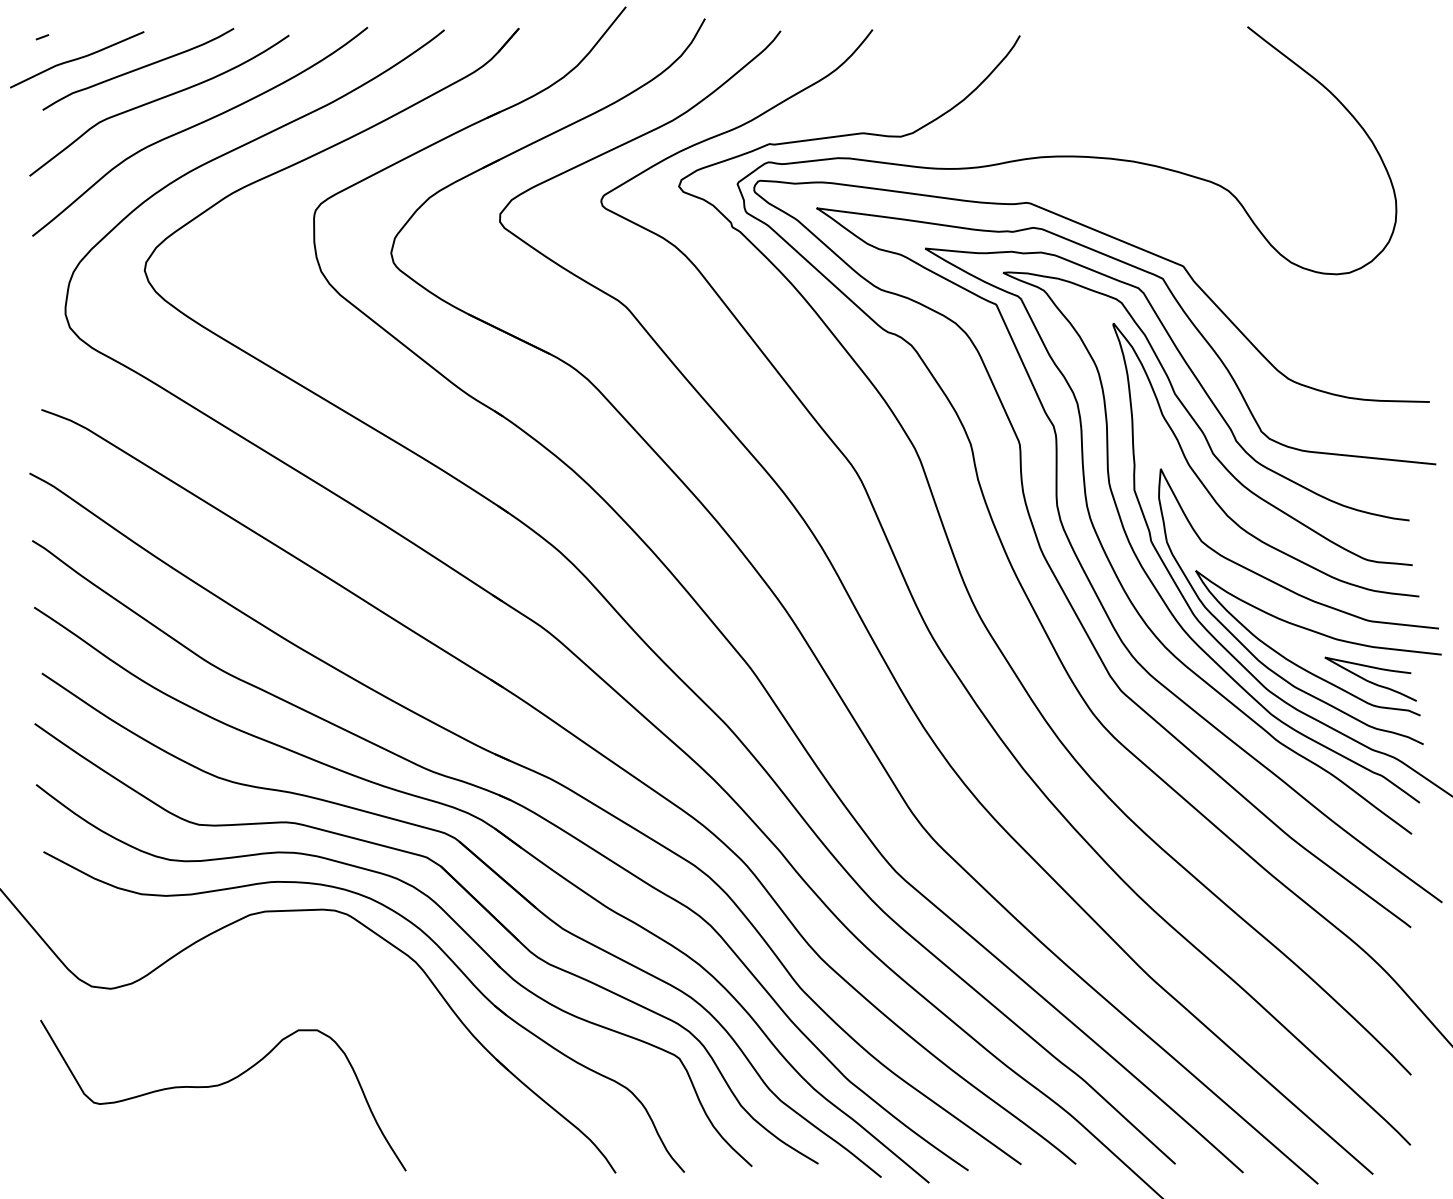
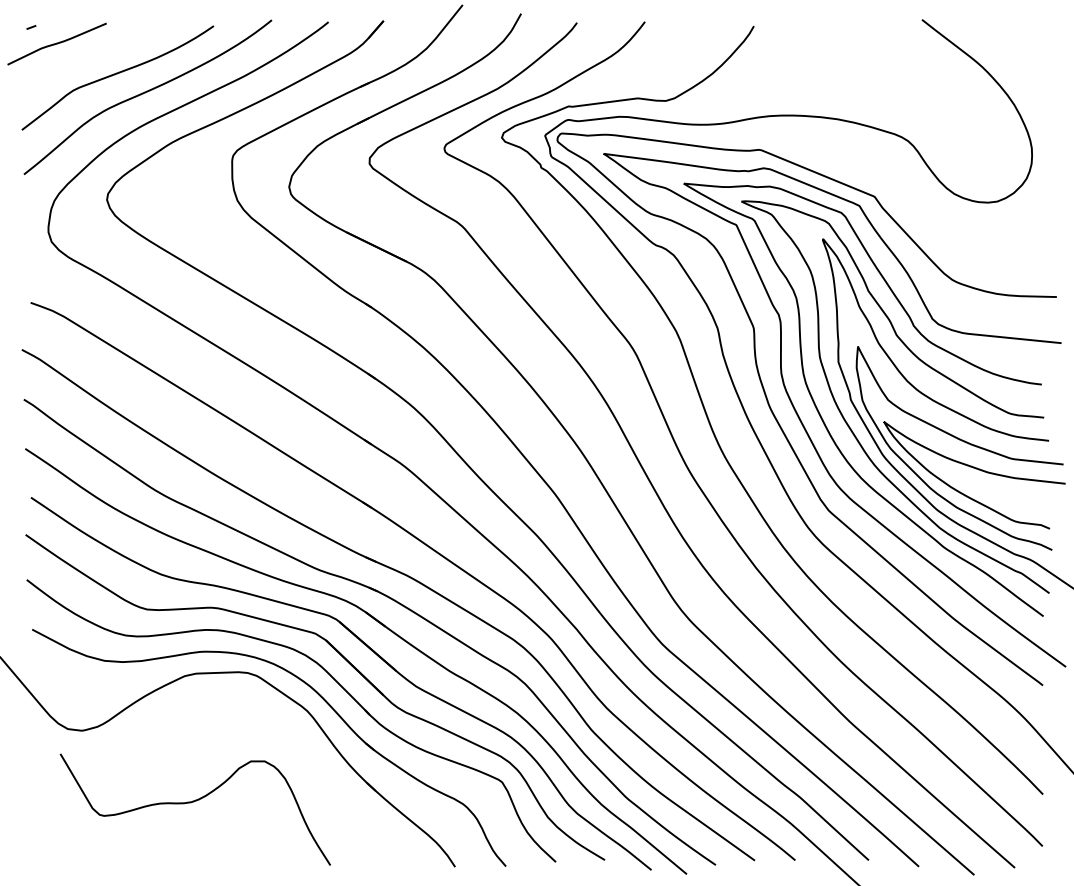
curve: (138, 69) -> (102, 51), removed
curve: (1369, 680) -> (1012, 502), removed
curve: (221, 1085) -> (194, 802), moved

